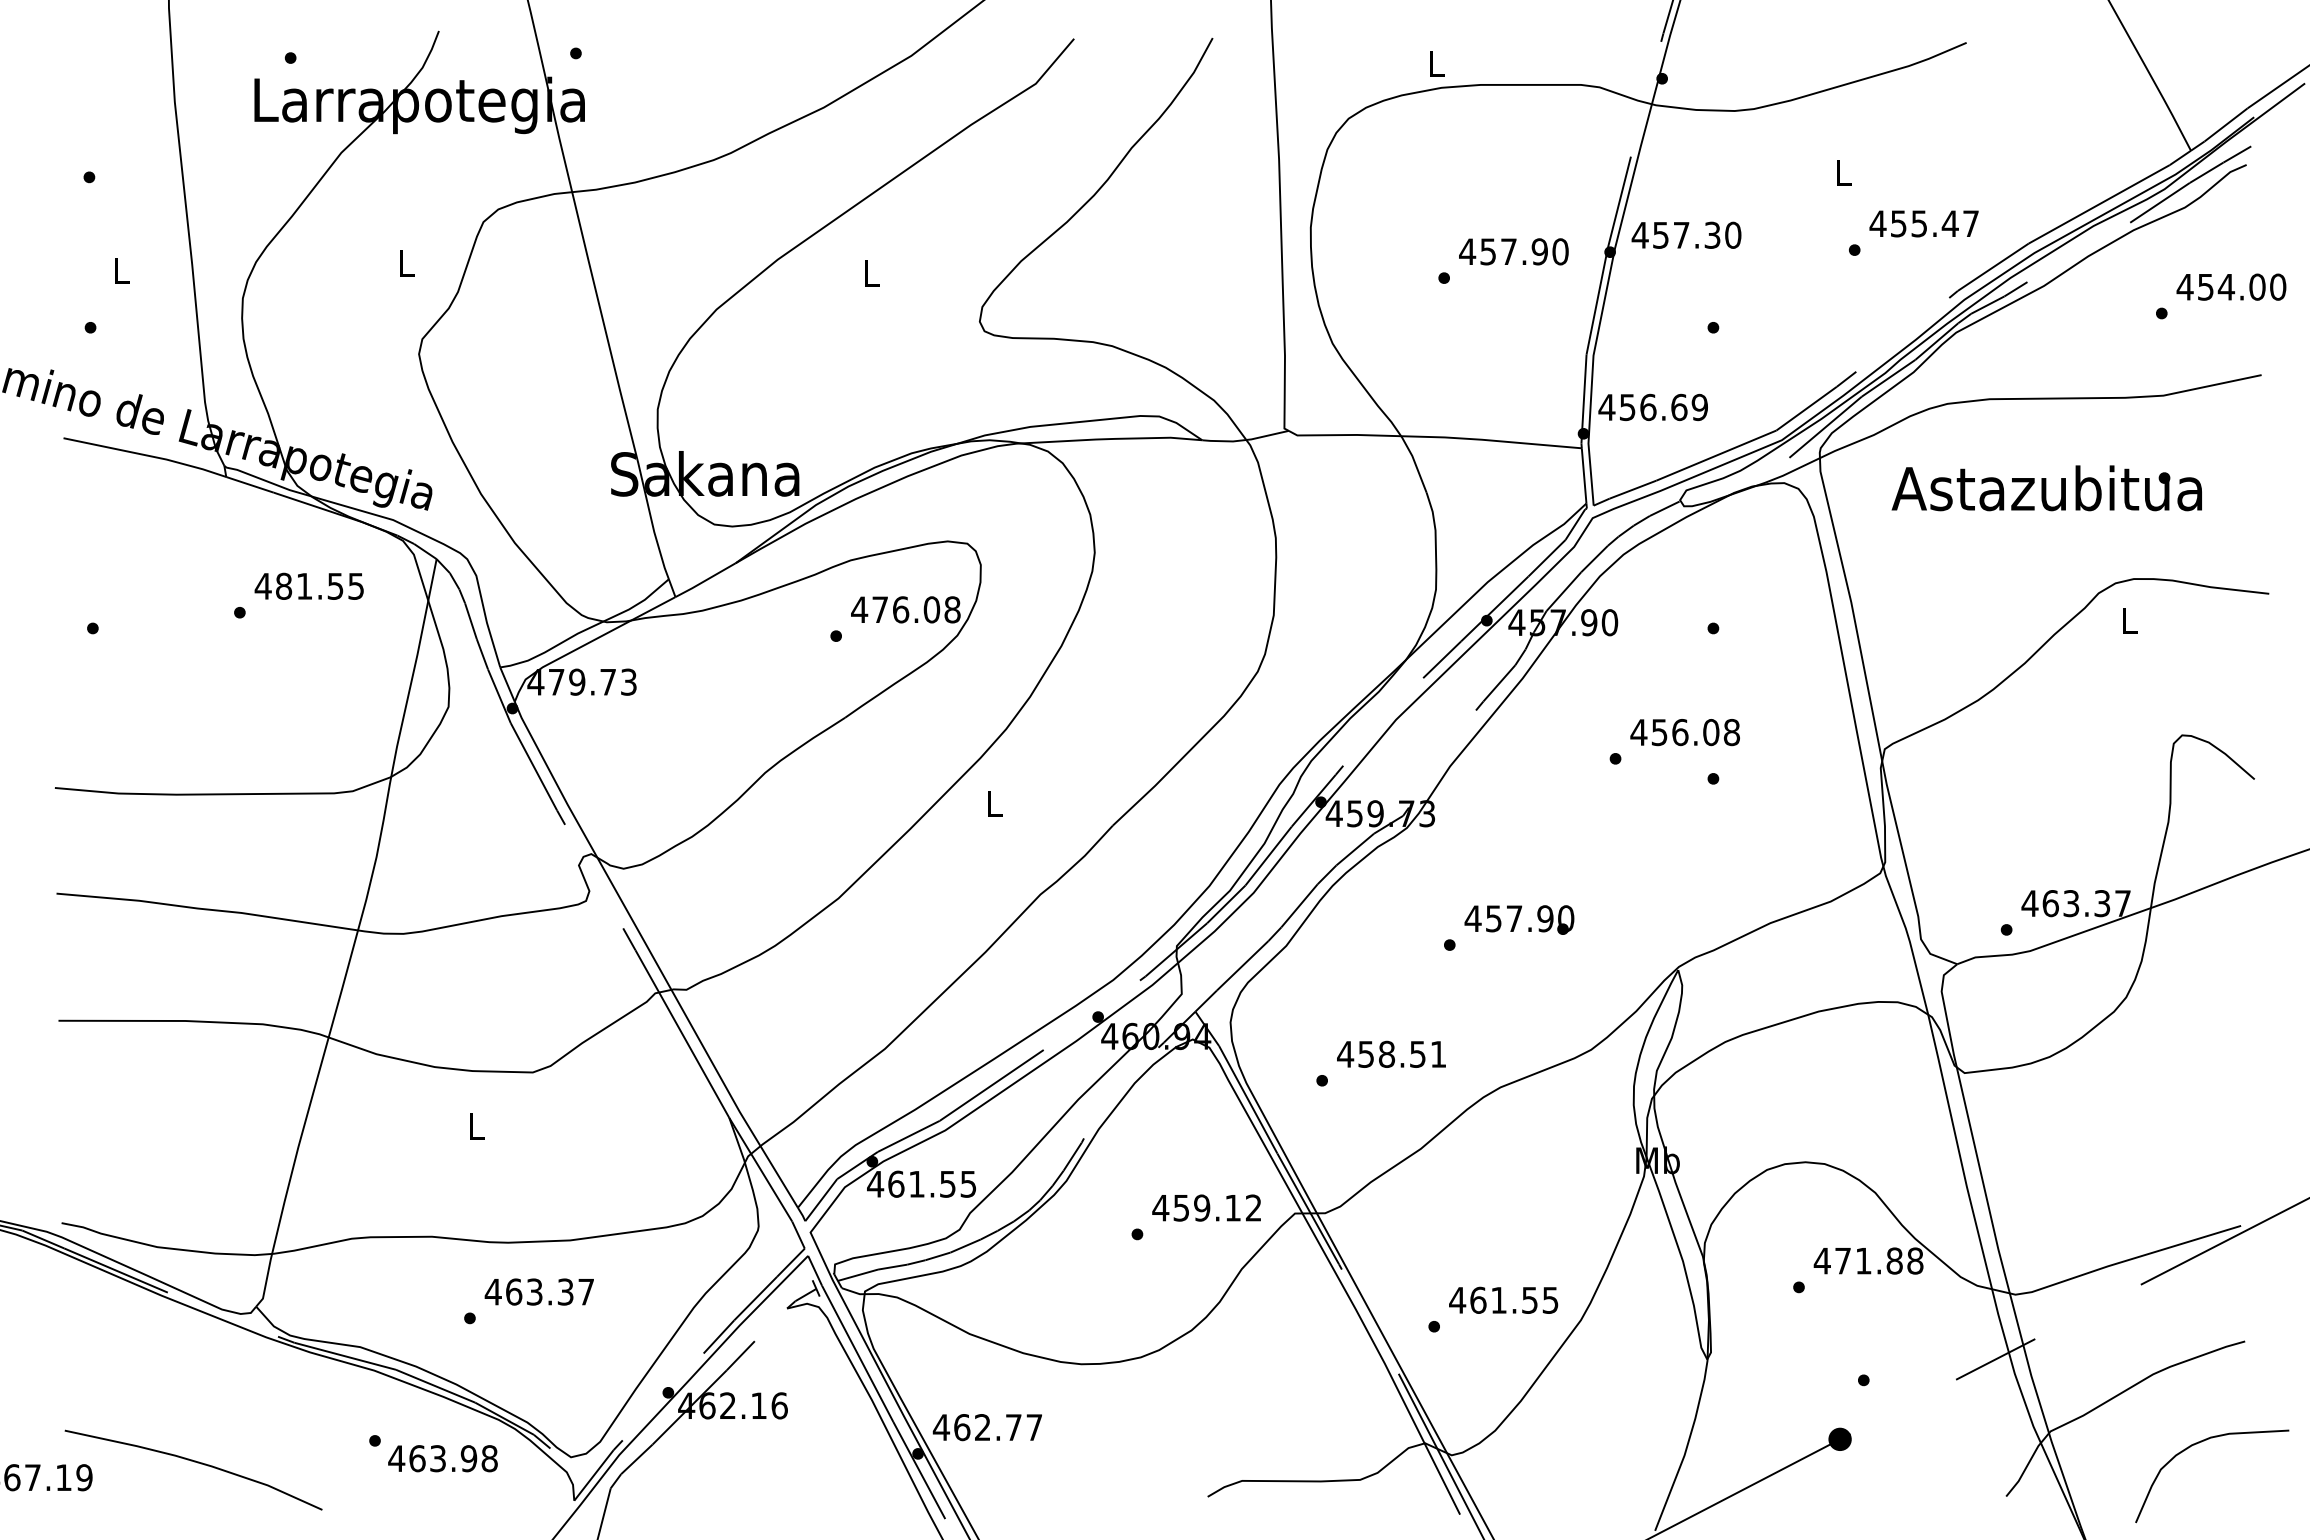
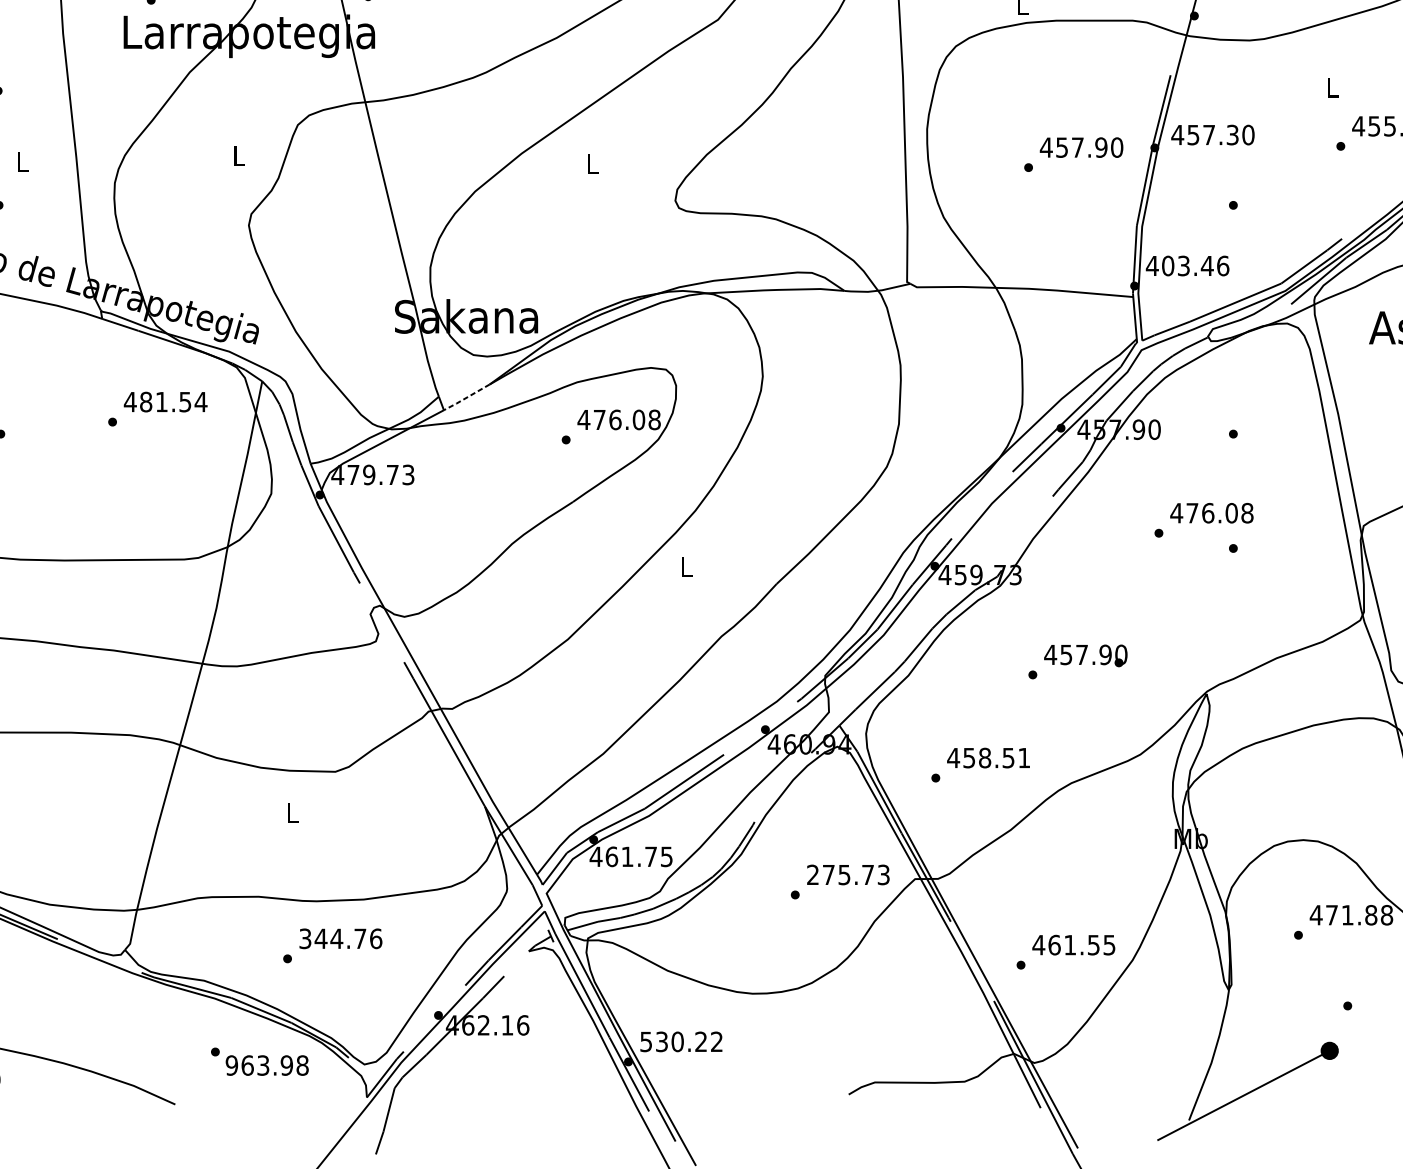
text: (1663, 407) -> (1195, 266), 456.69 -> 403.46
line: (705, 580) -> (466, 397), solid -> dashed
text: (355, 586) -> (200, 402), 481.55 -> 481.54
text: (1659, 732) -> (1192, 513), 456.08 -> 476.08
text: (947, 1184) -> (650, 857), 461.55 -> 461.75
text: (1206, 1207) -> (847, 874), 459.12 -> 275.73
text: (539, 1291) -> (340, 938), 463.37 -> 344.76
text: (986, 1427) -> (680, 1041), 462.77 -> 530.22
text: (396, 1458) -> (231, 1065), 463.98 -> 963.98

